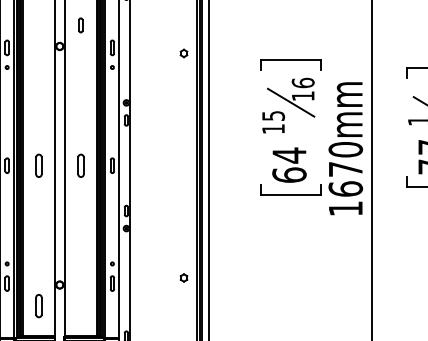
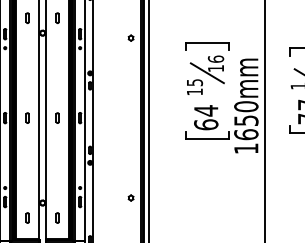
part: (38, 24) -> (27, 17), added
part: (38, 164) -> (27, 117), size x0.62
part: (80, 164) -> (57, 117), size x0.62
text: (346, 169) -> (246, 120), 1670mm -> 1650mm
part: (38, 305) -> (27, 217), size x0.62
part: (80, 305) -> (57, 217), added

